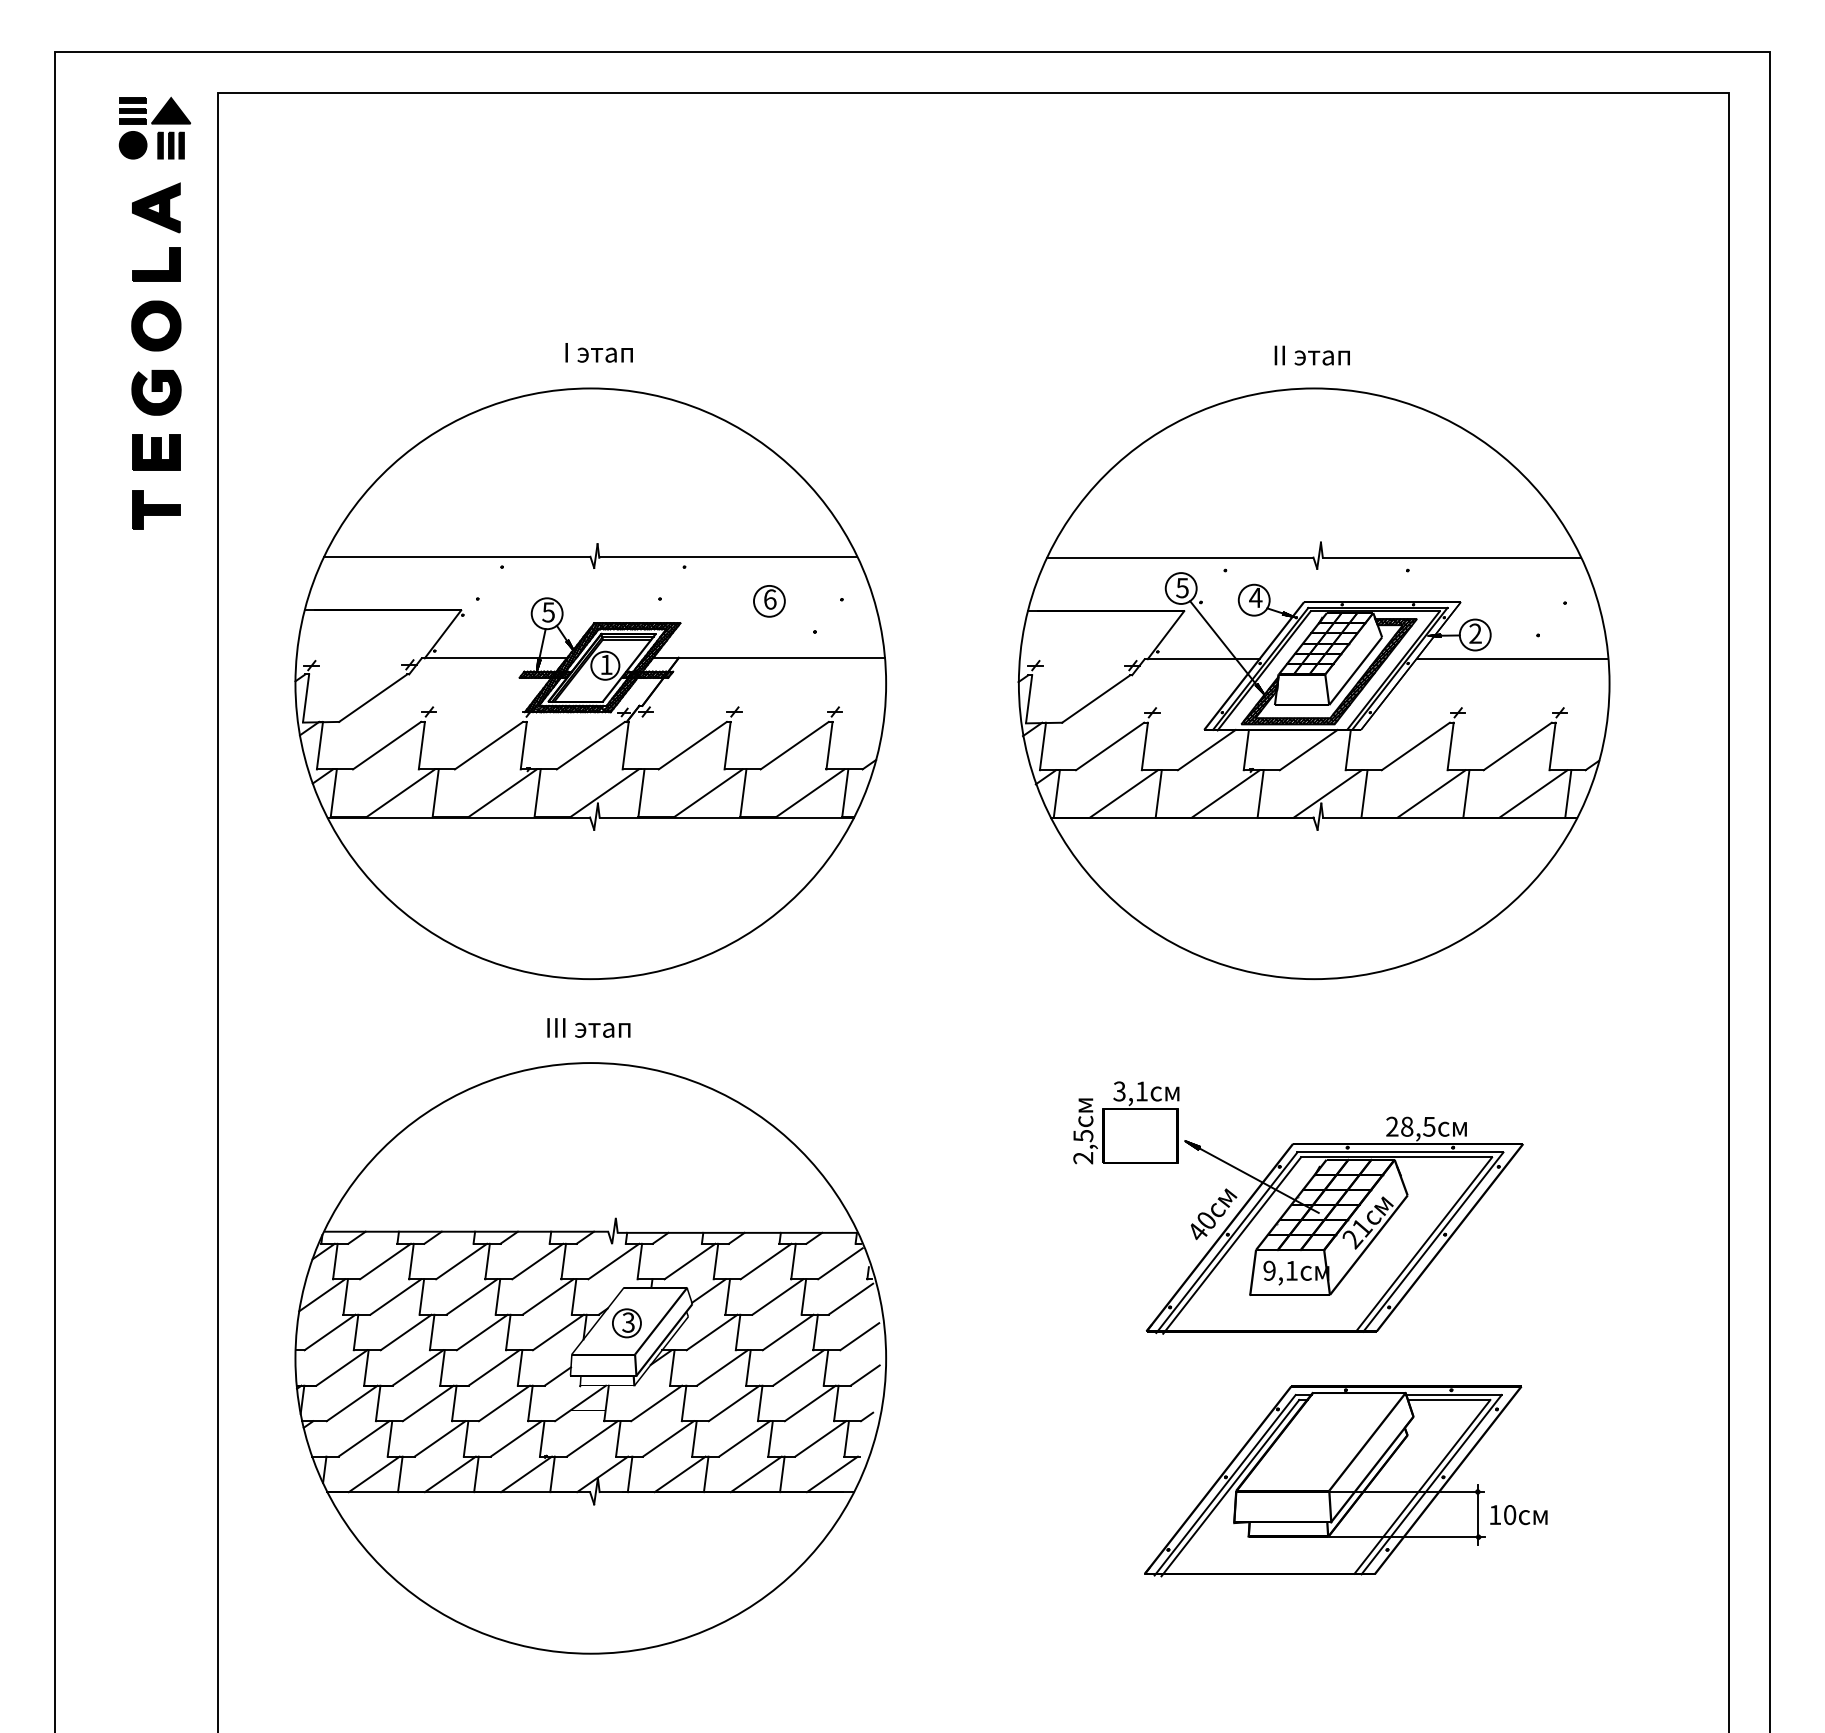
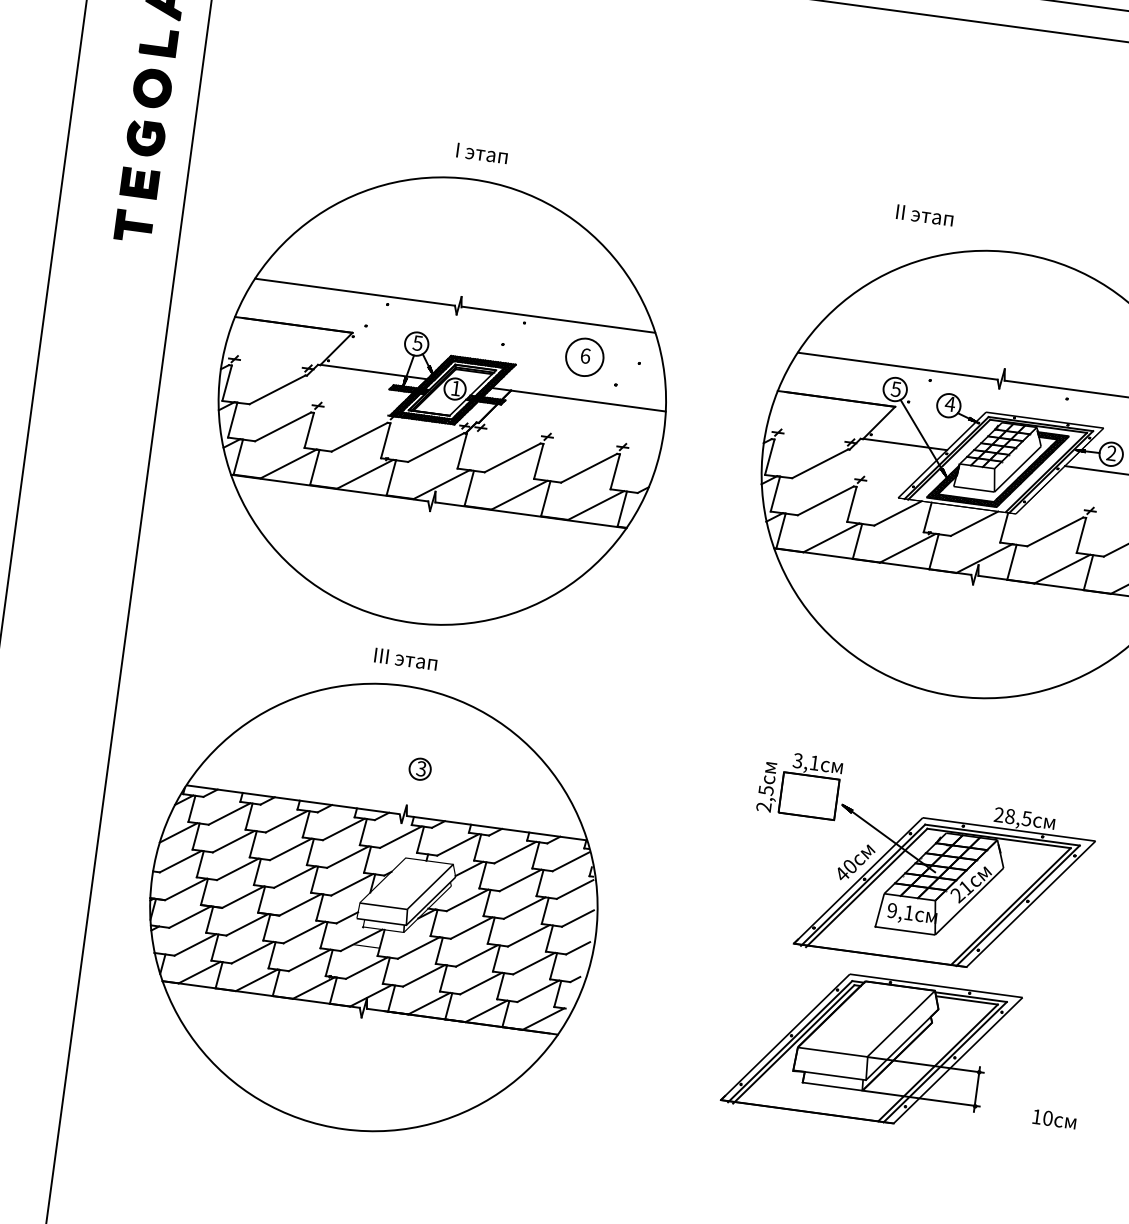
text: (1311, 355) -> (924, 215), moved
circle: (768, 600) -> (584, 356), size x1.6
part: (626, 1323) -> (419, 769), moved
part: (1333, 1481) -> (871, 1049), moved

